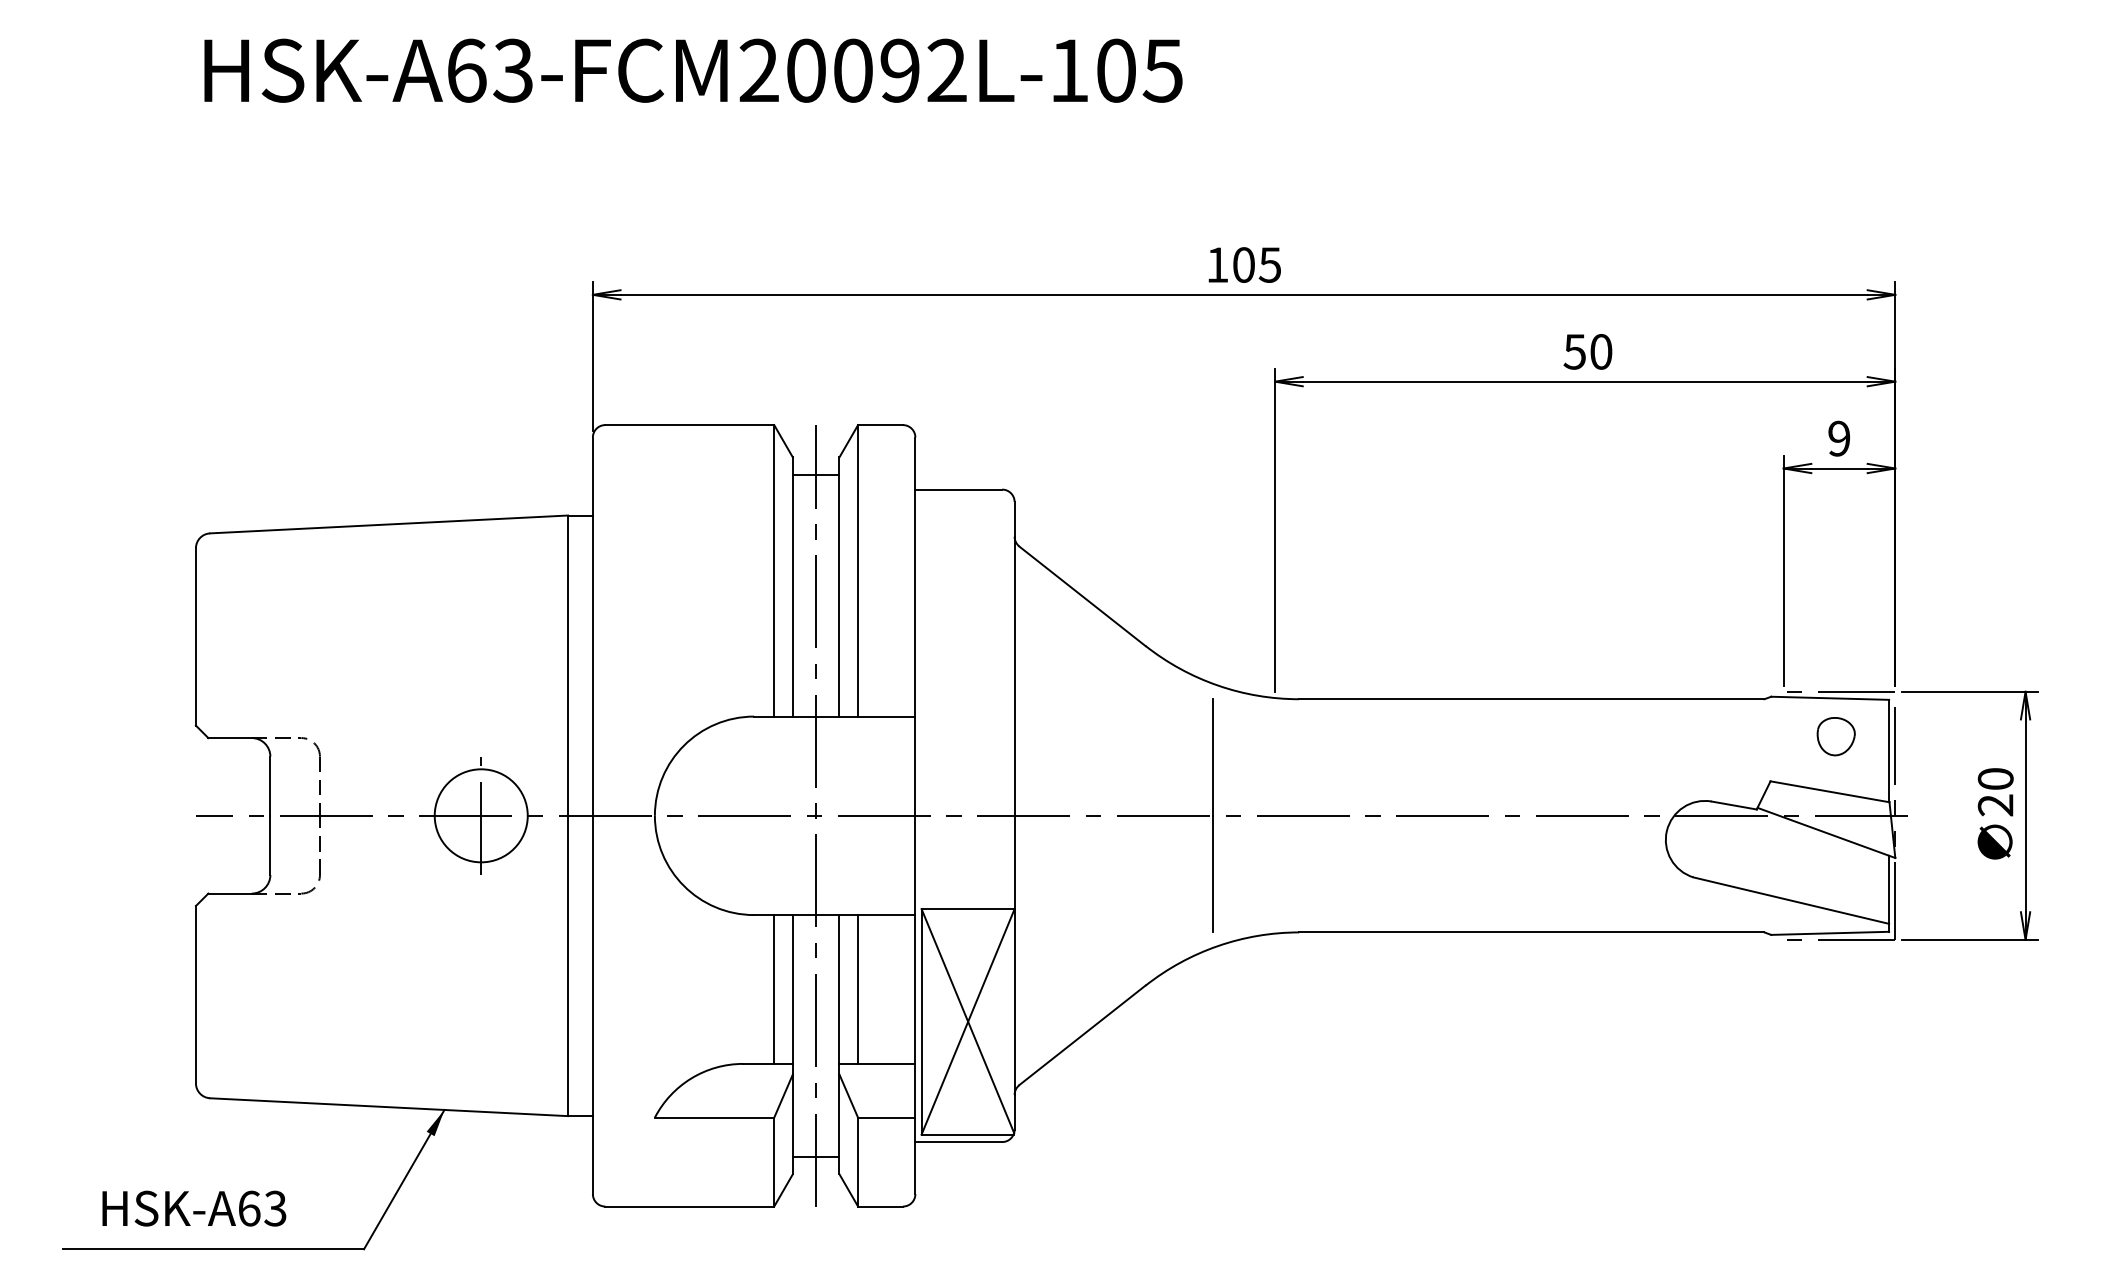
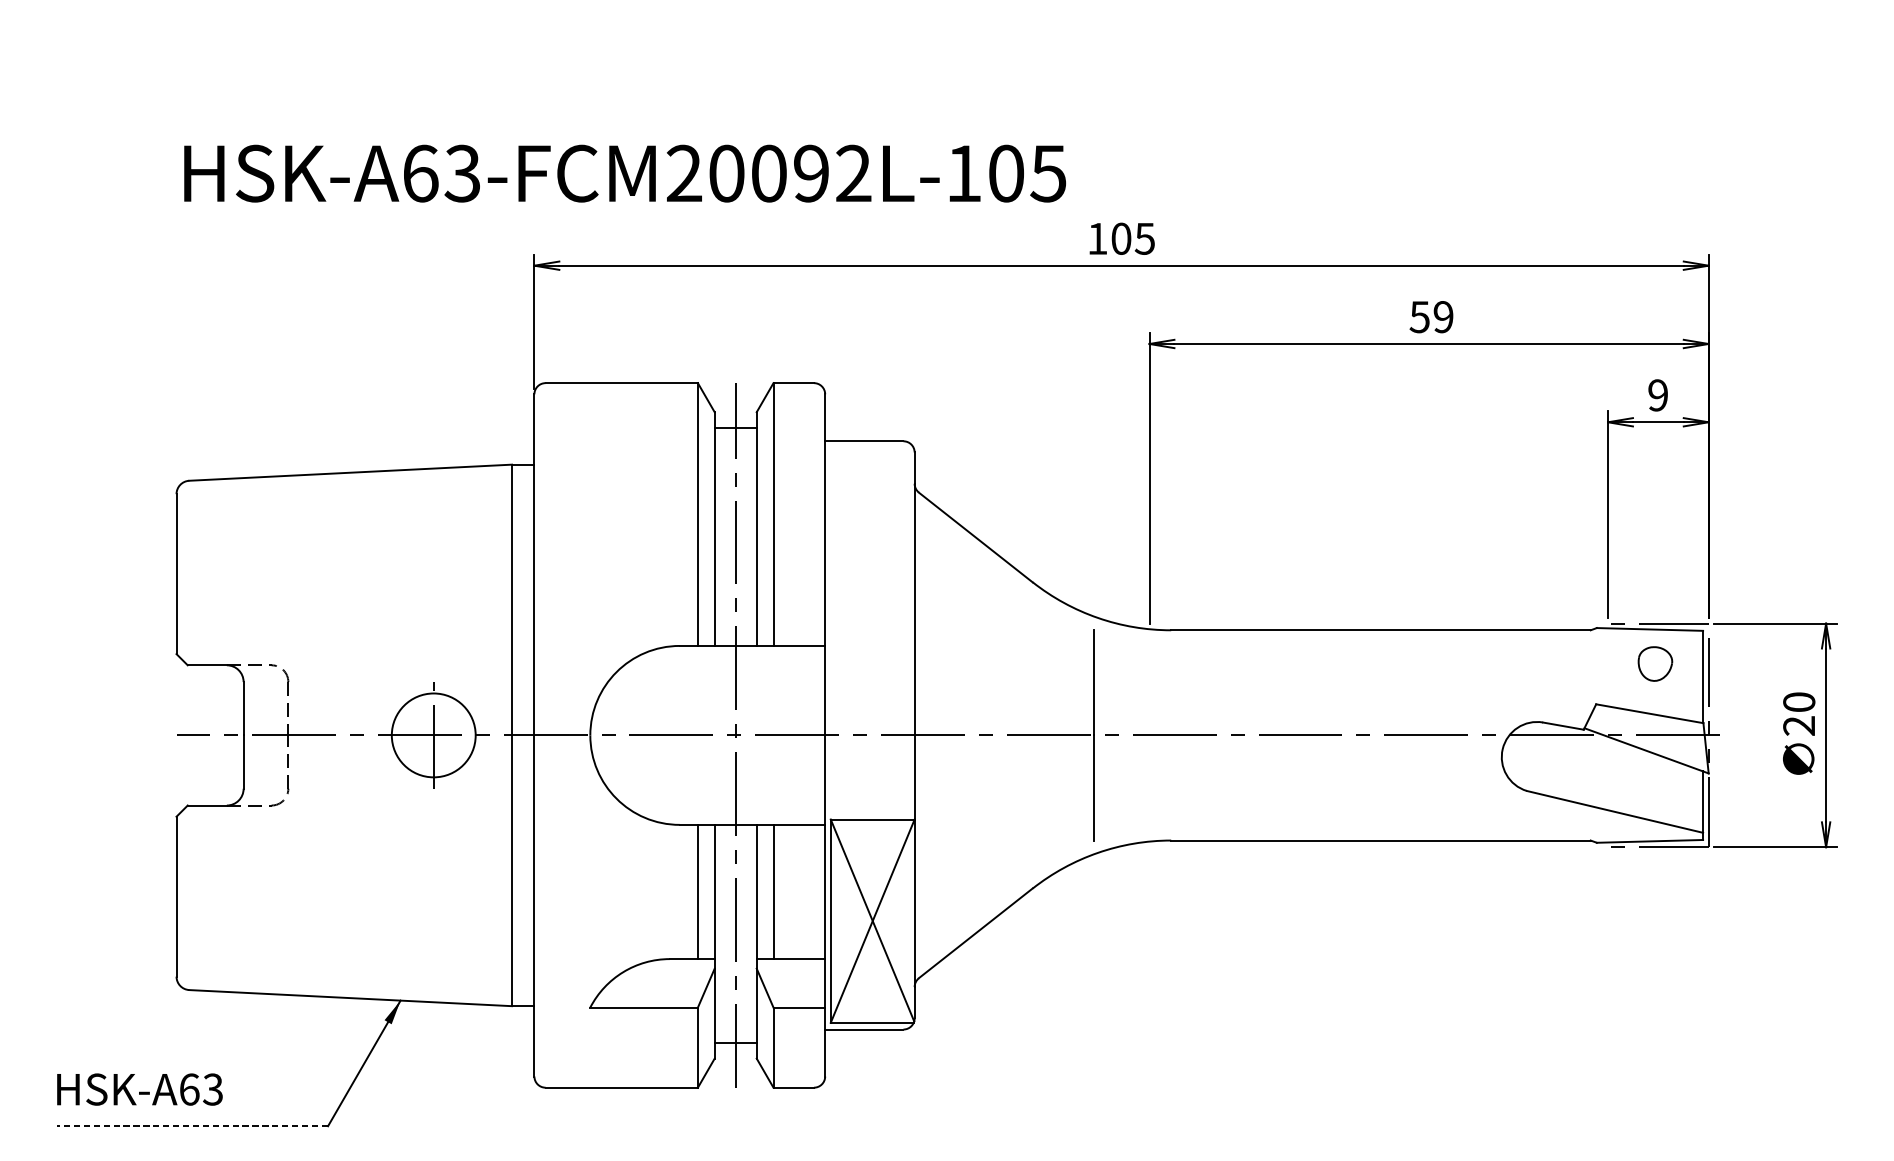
text: (693, 70) -> (625, 173), moved
text: (1601, 351) -> (1443, 316), 50 -> 59
text: (194, 1208) -> (140, 1089), moved
line: (213, 1249) -> (192, 1126), solid -> dashed

